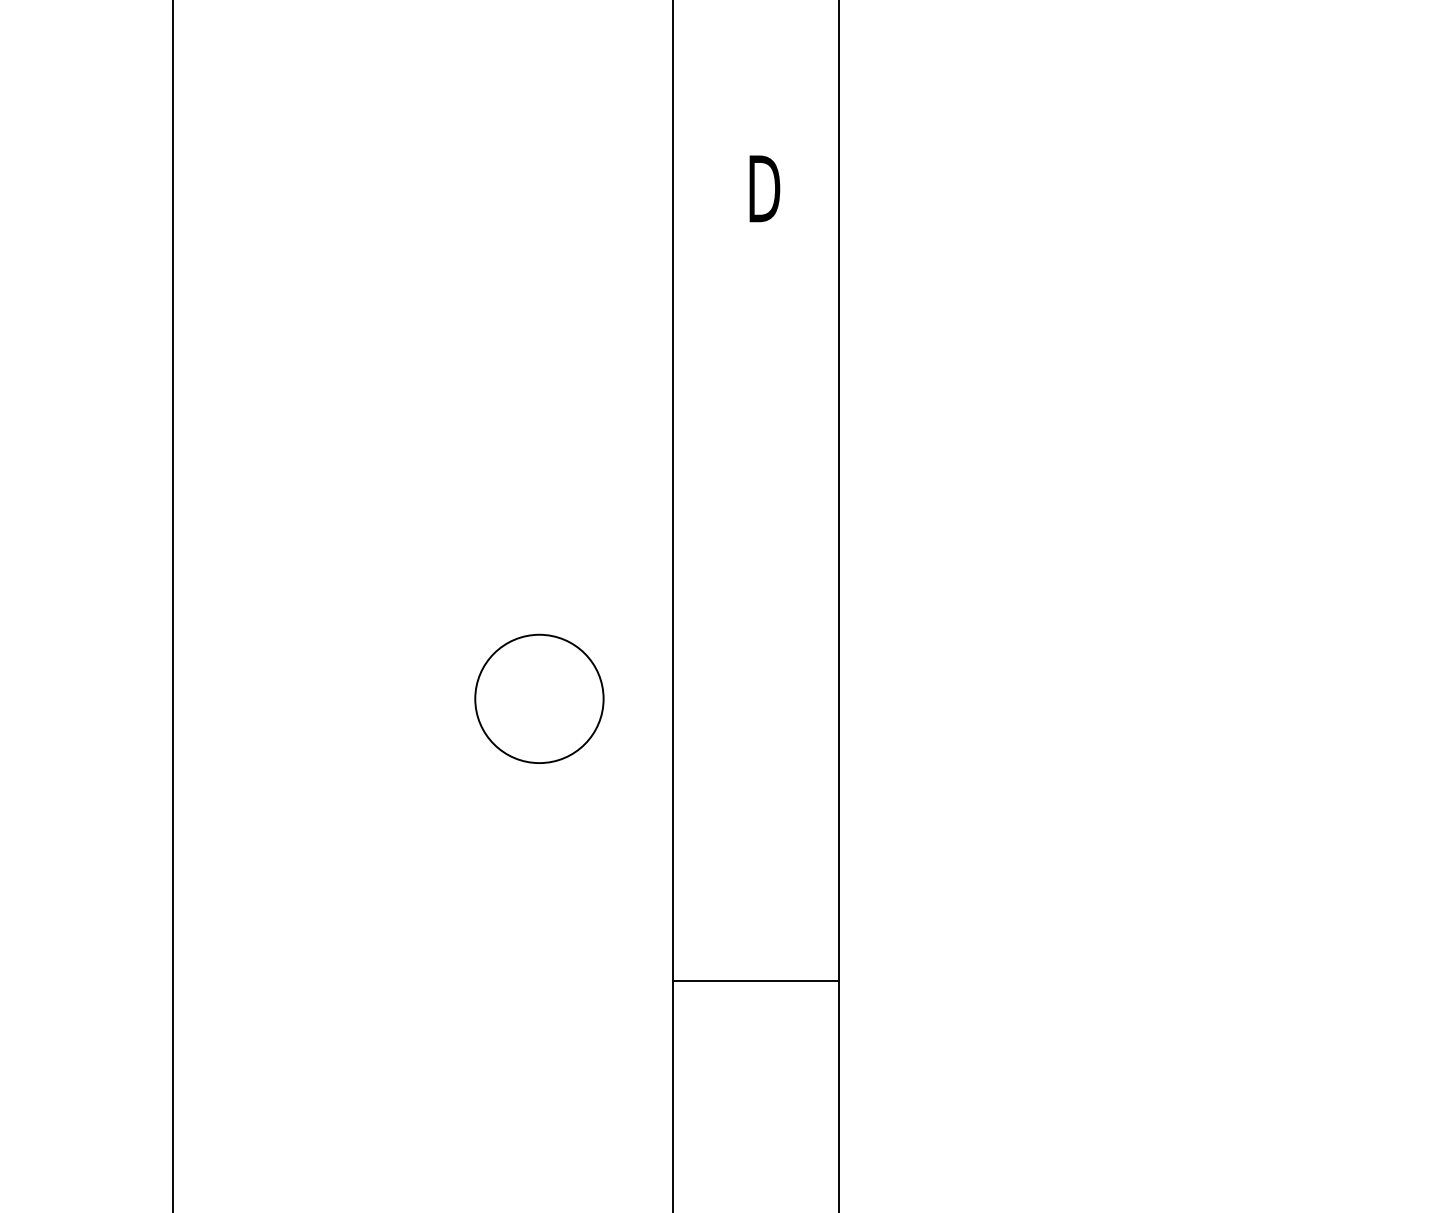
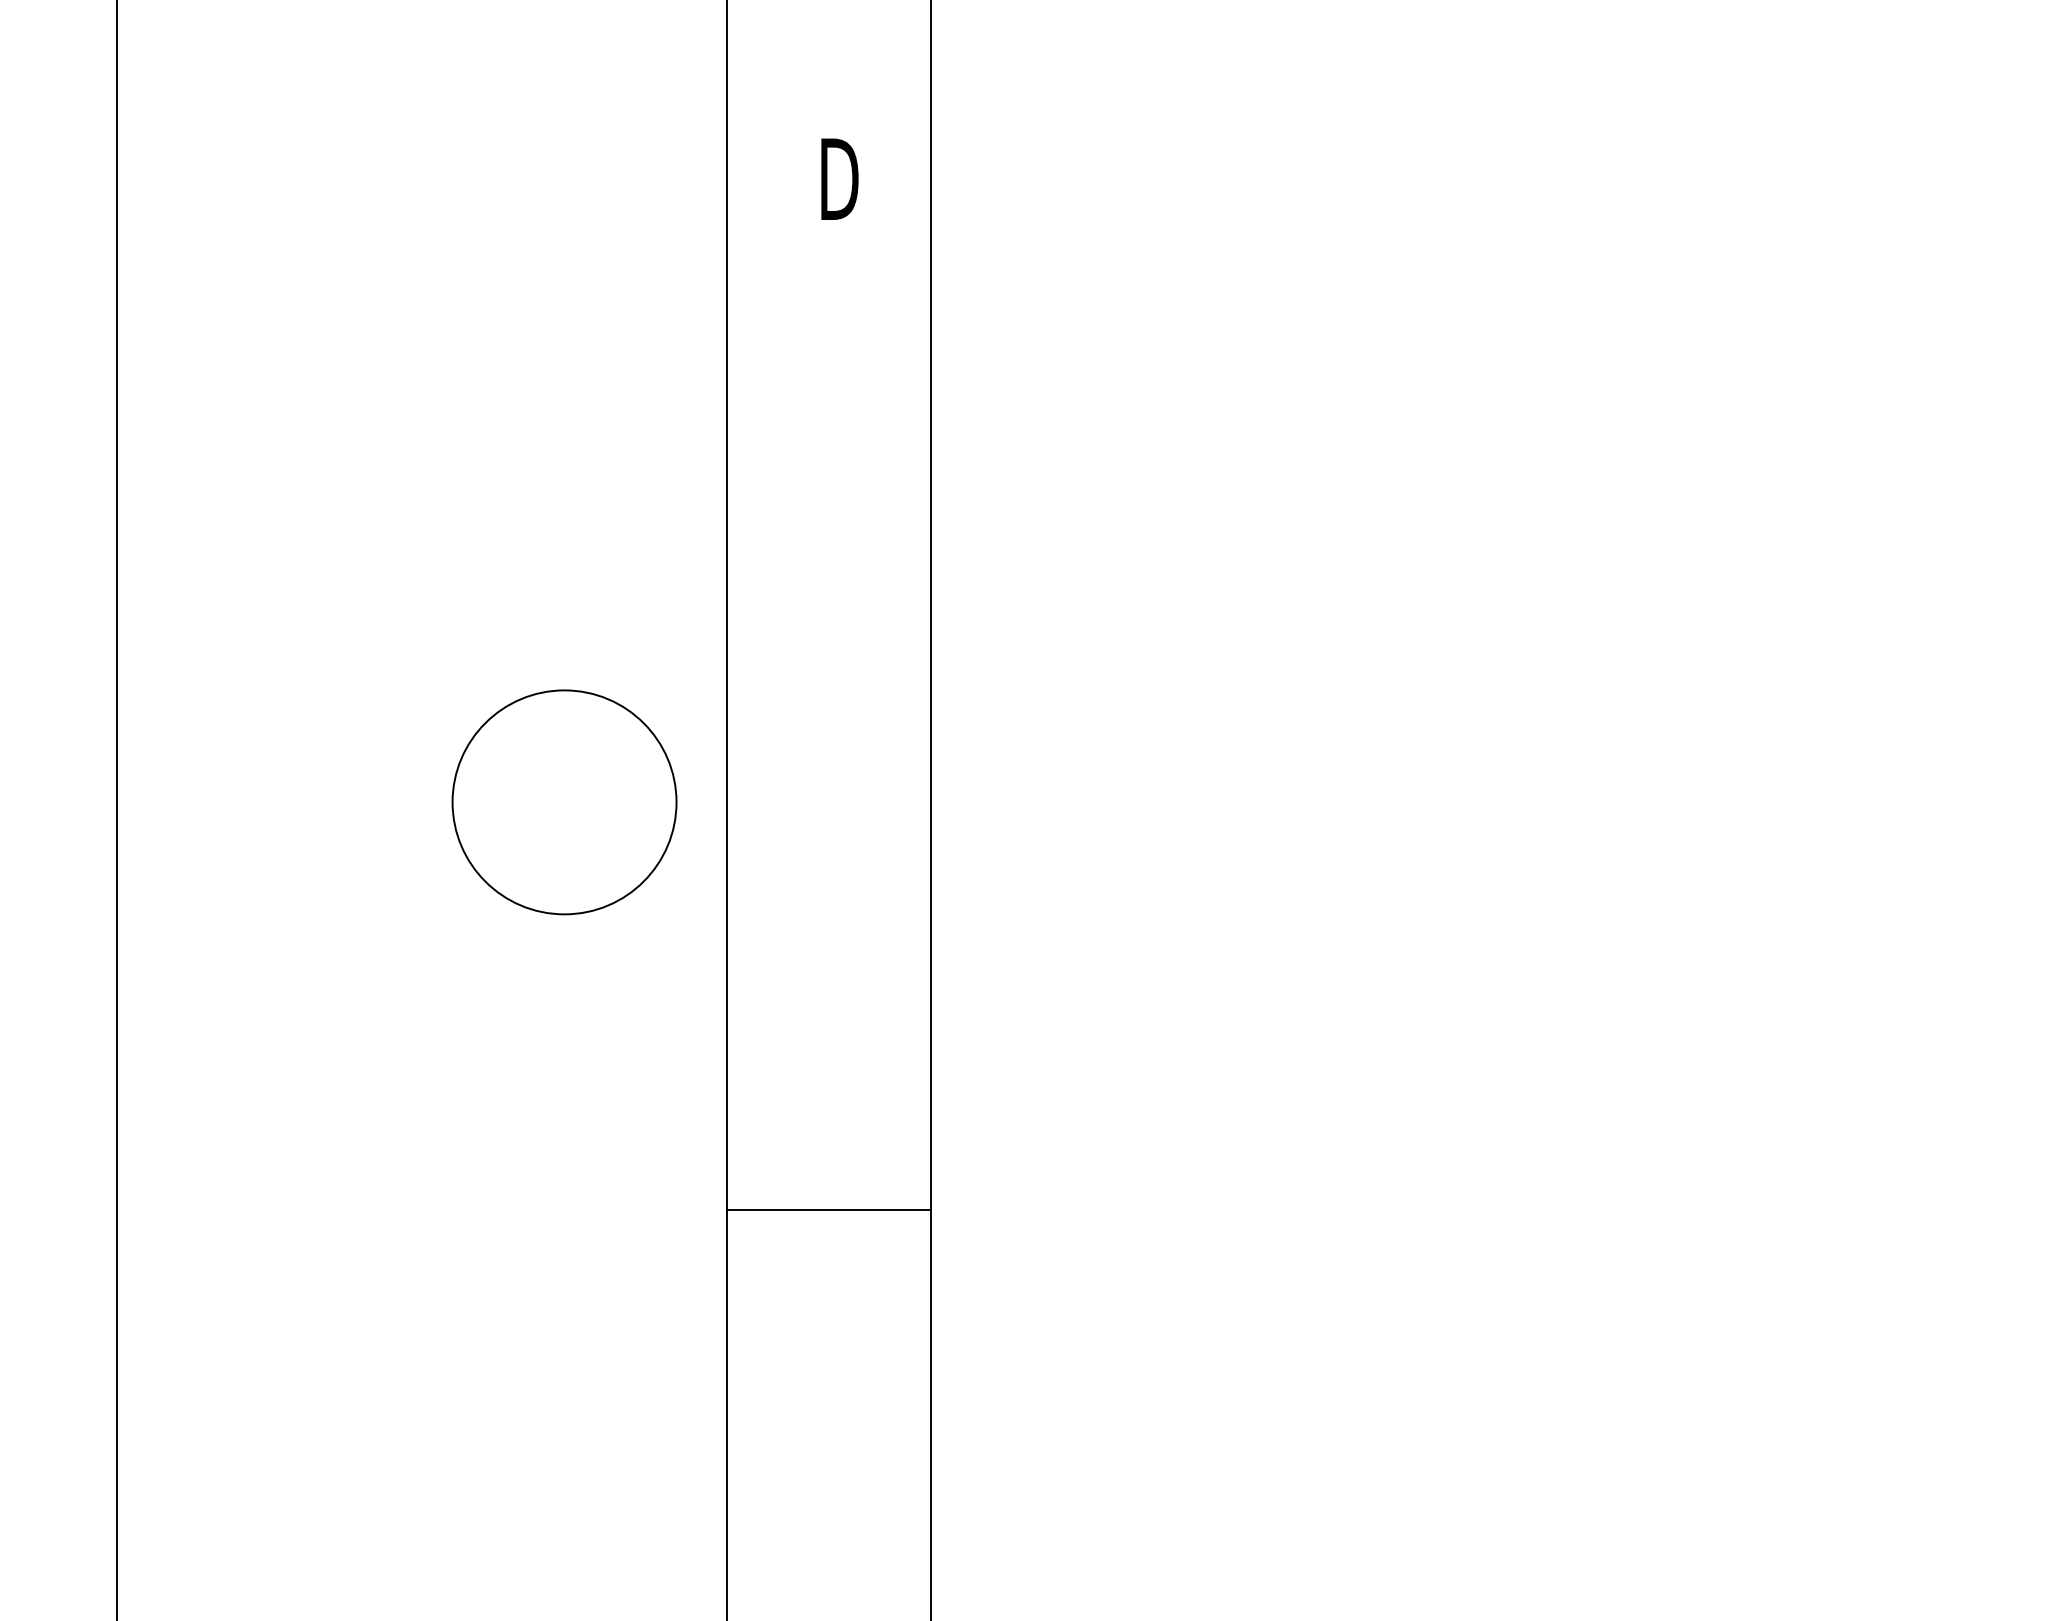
circle: (539, 699) -> (564, 802), size x1.43
line: (756, 980) -> (829, 1209), moved

